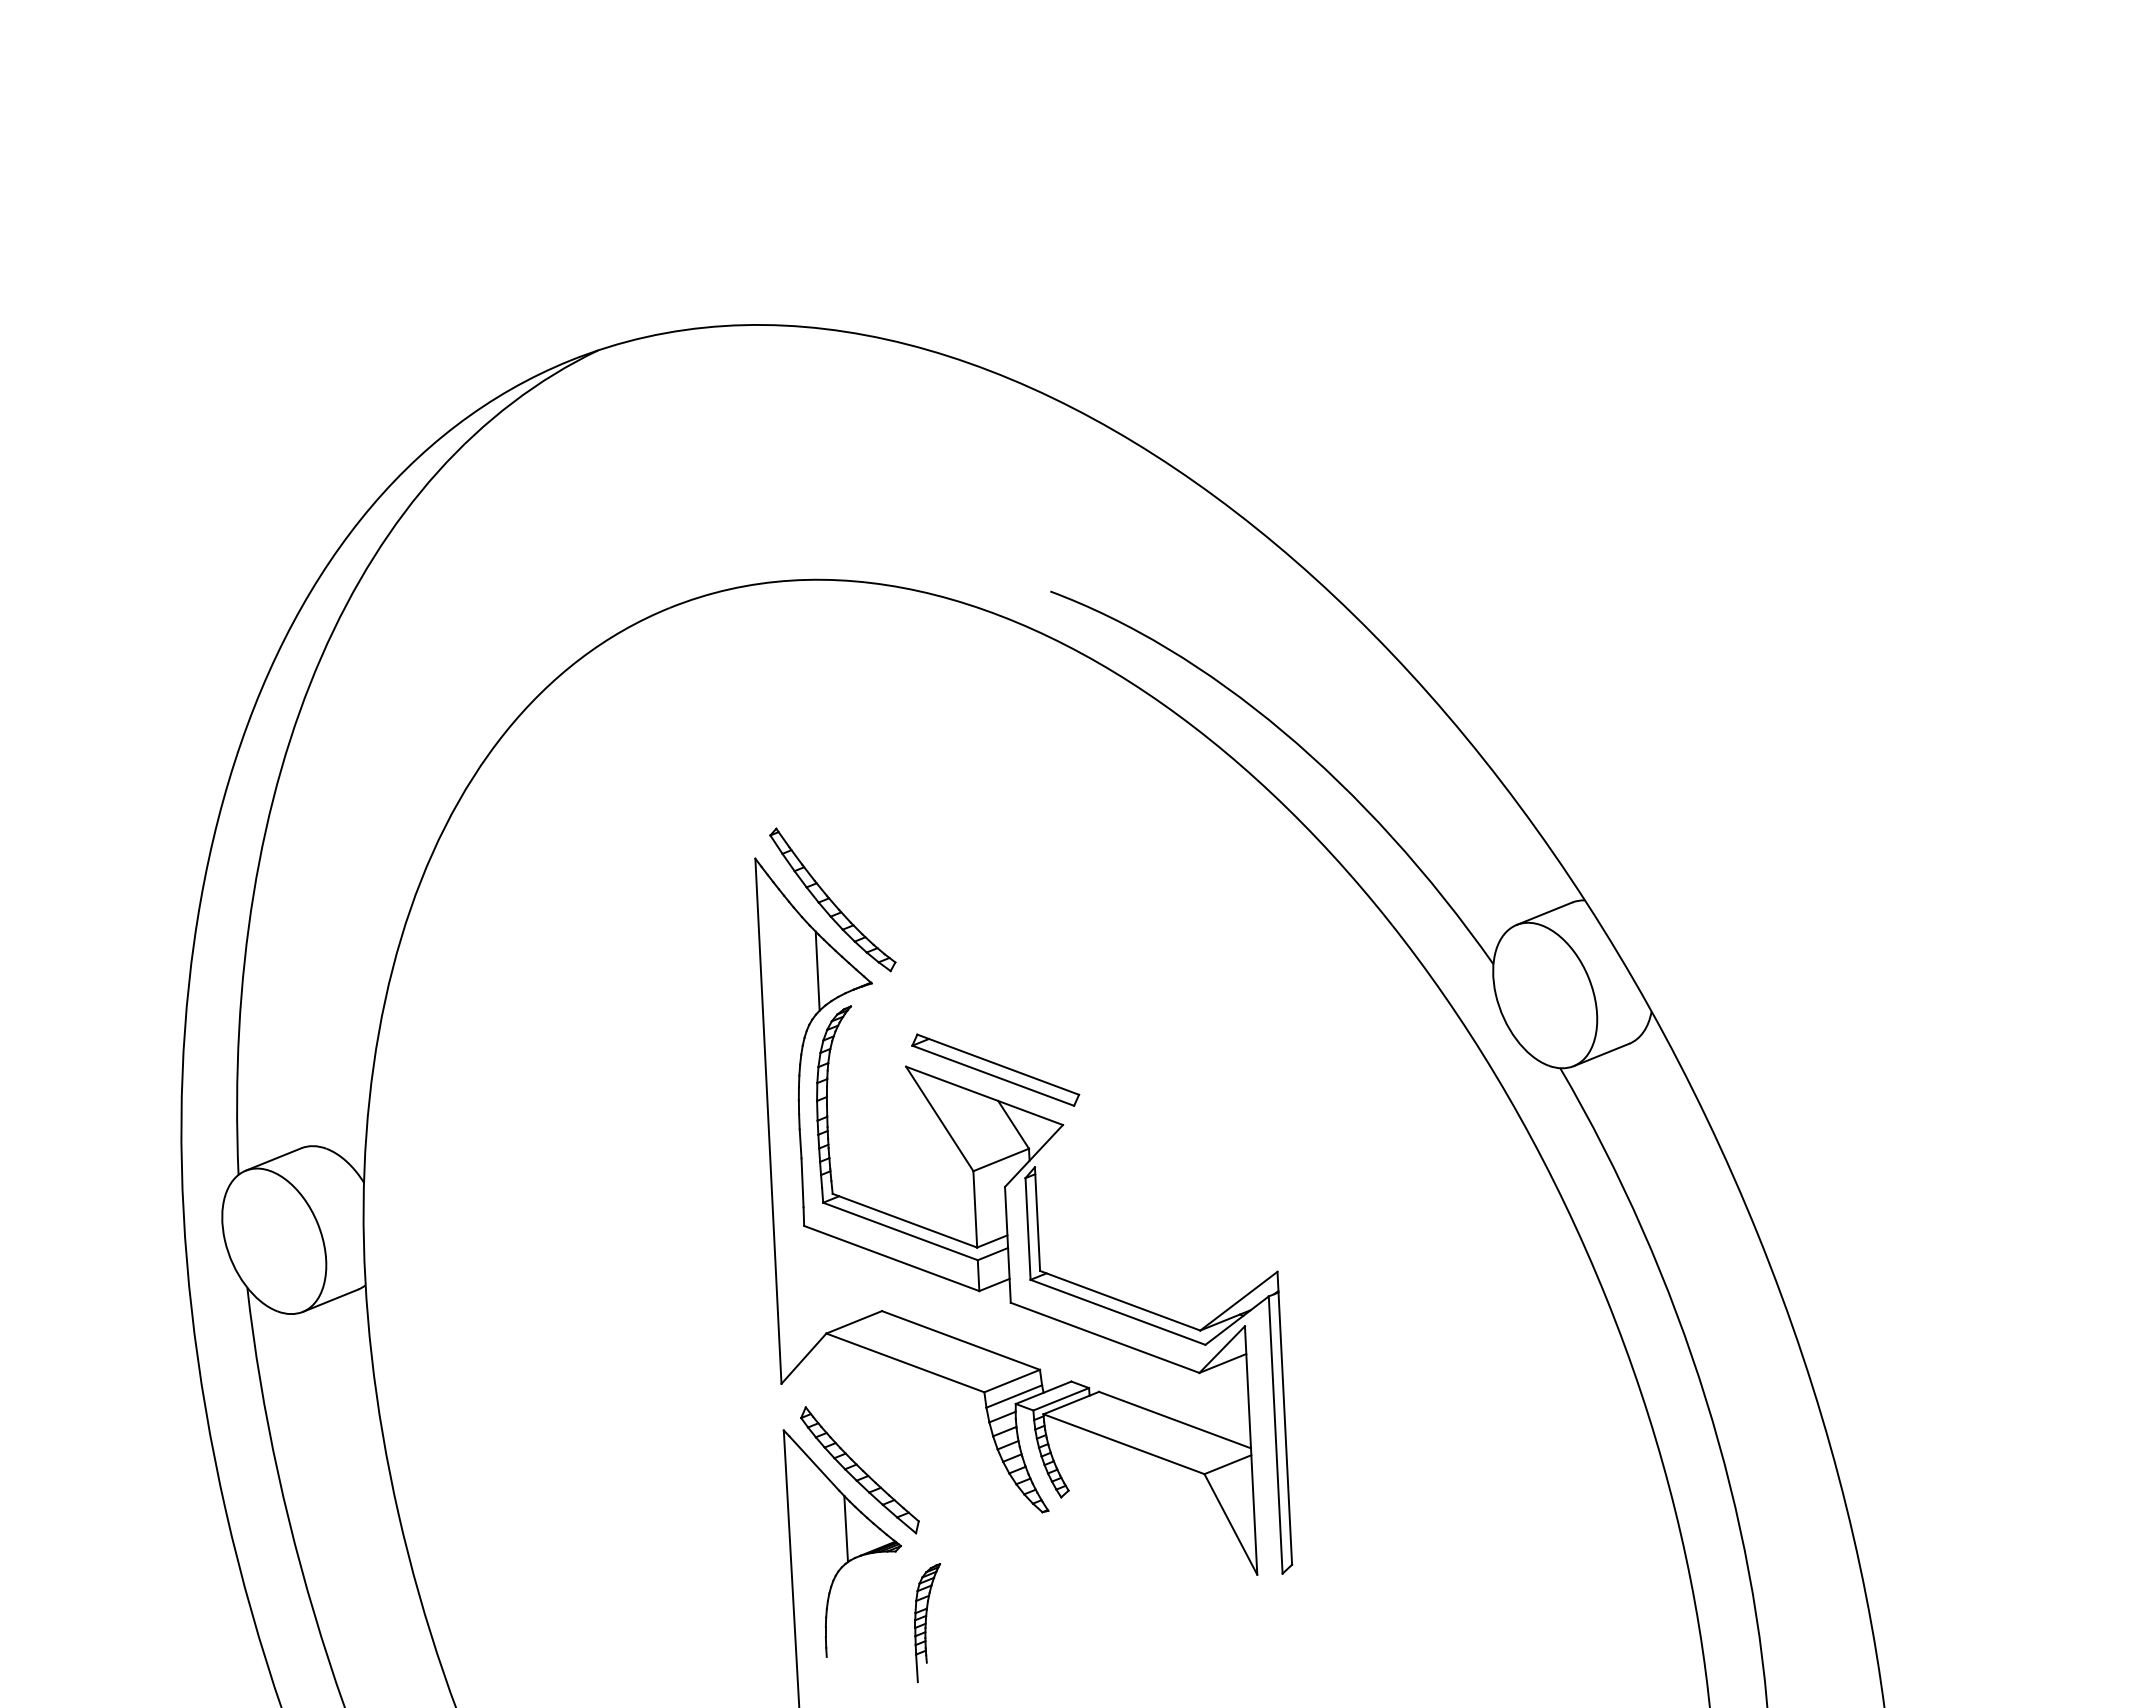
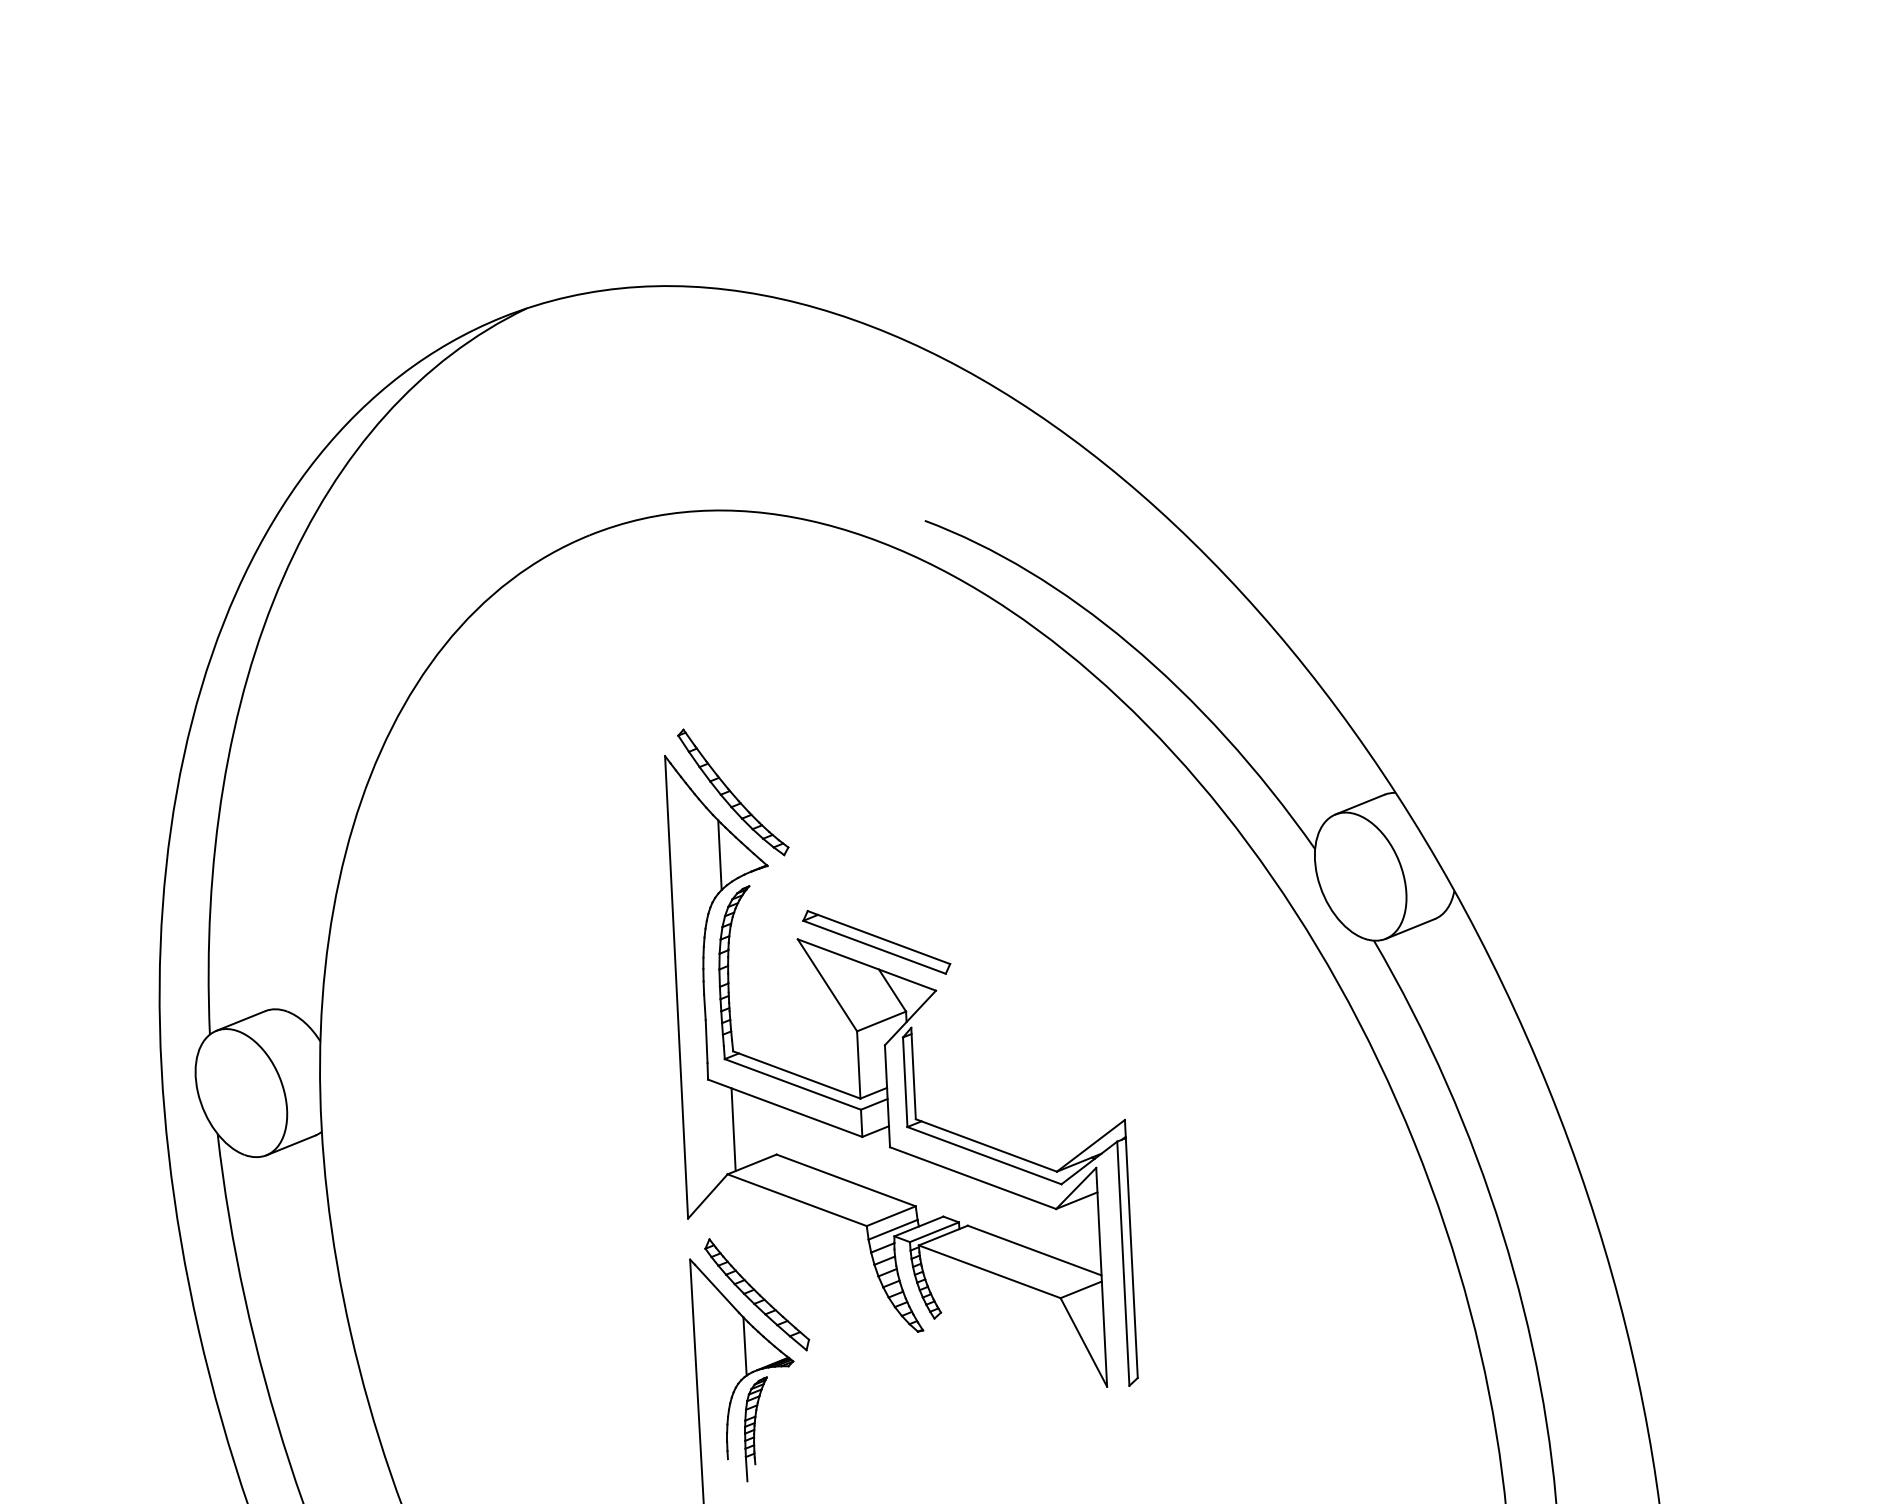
line: (832, 1282) -> (733, 1129), added
part: (927, 1622) -> (755, 1428), moved

